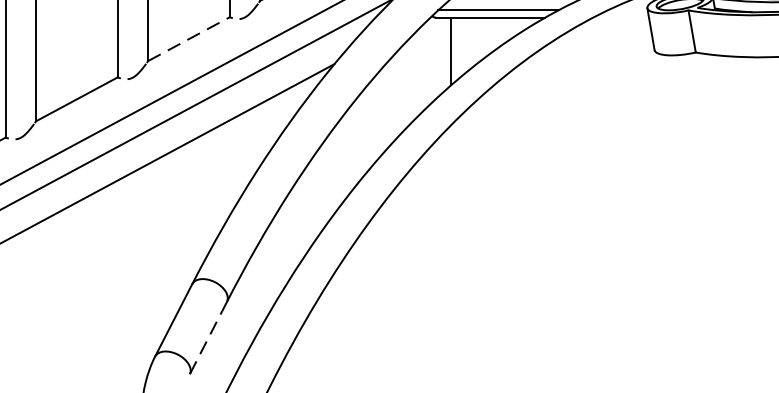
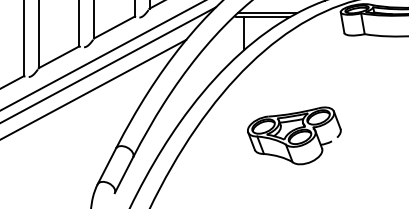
line: (189, 39) -> (114, 27), dashed -> solid
part: (553, 257) -> (294, 135), added
line: (207, 338) -> (123, 175), dashed -> solid

